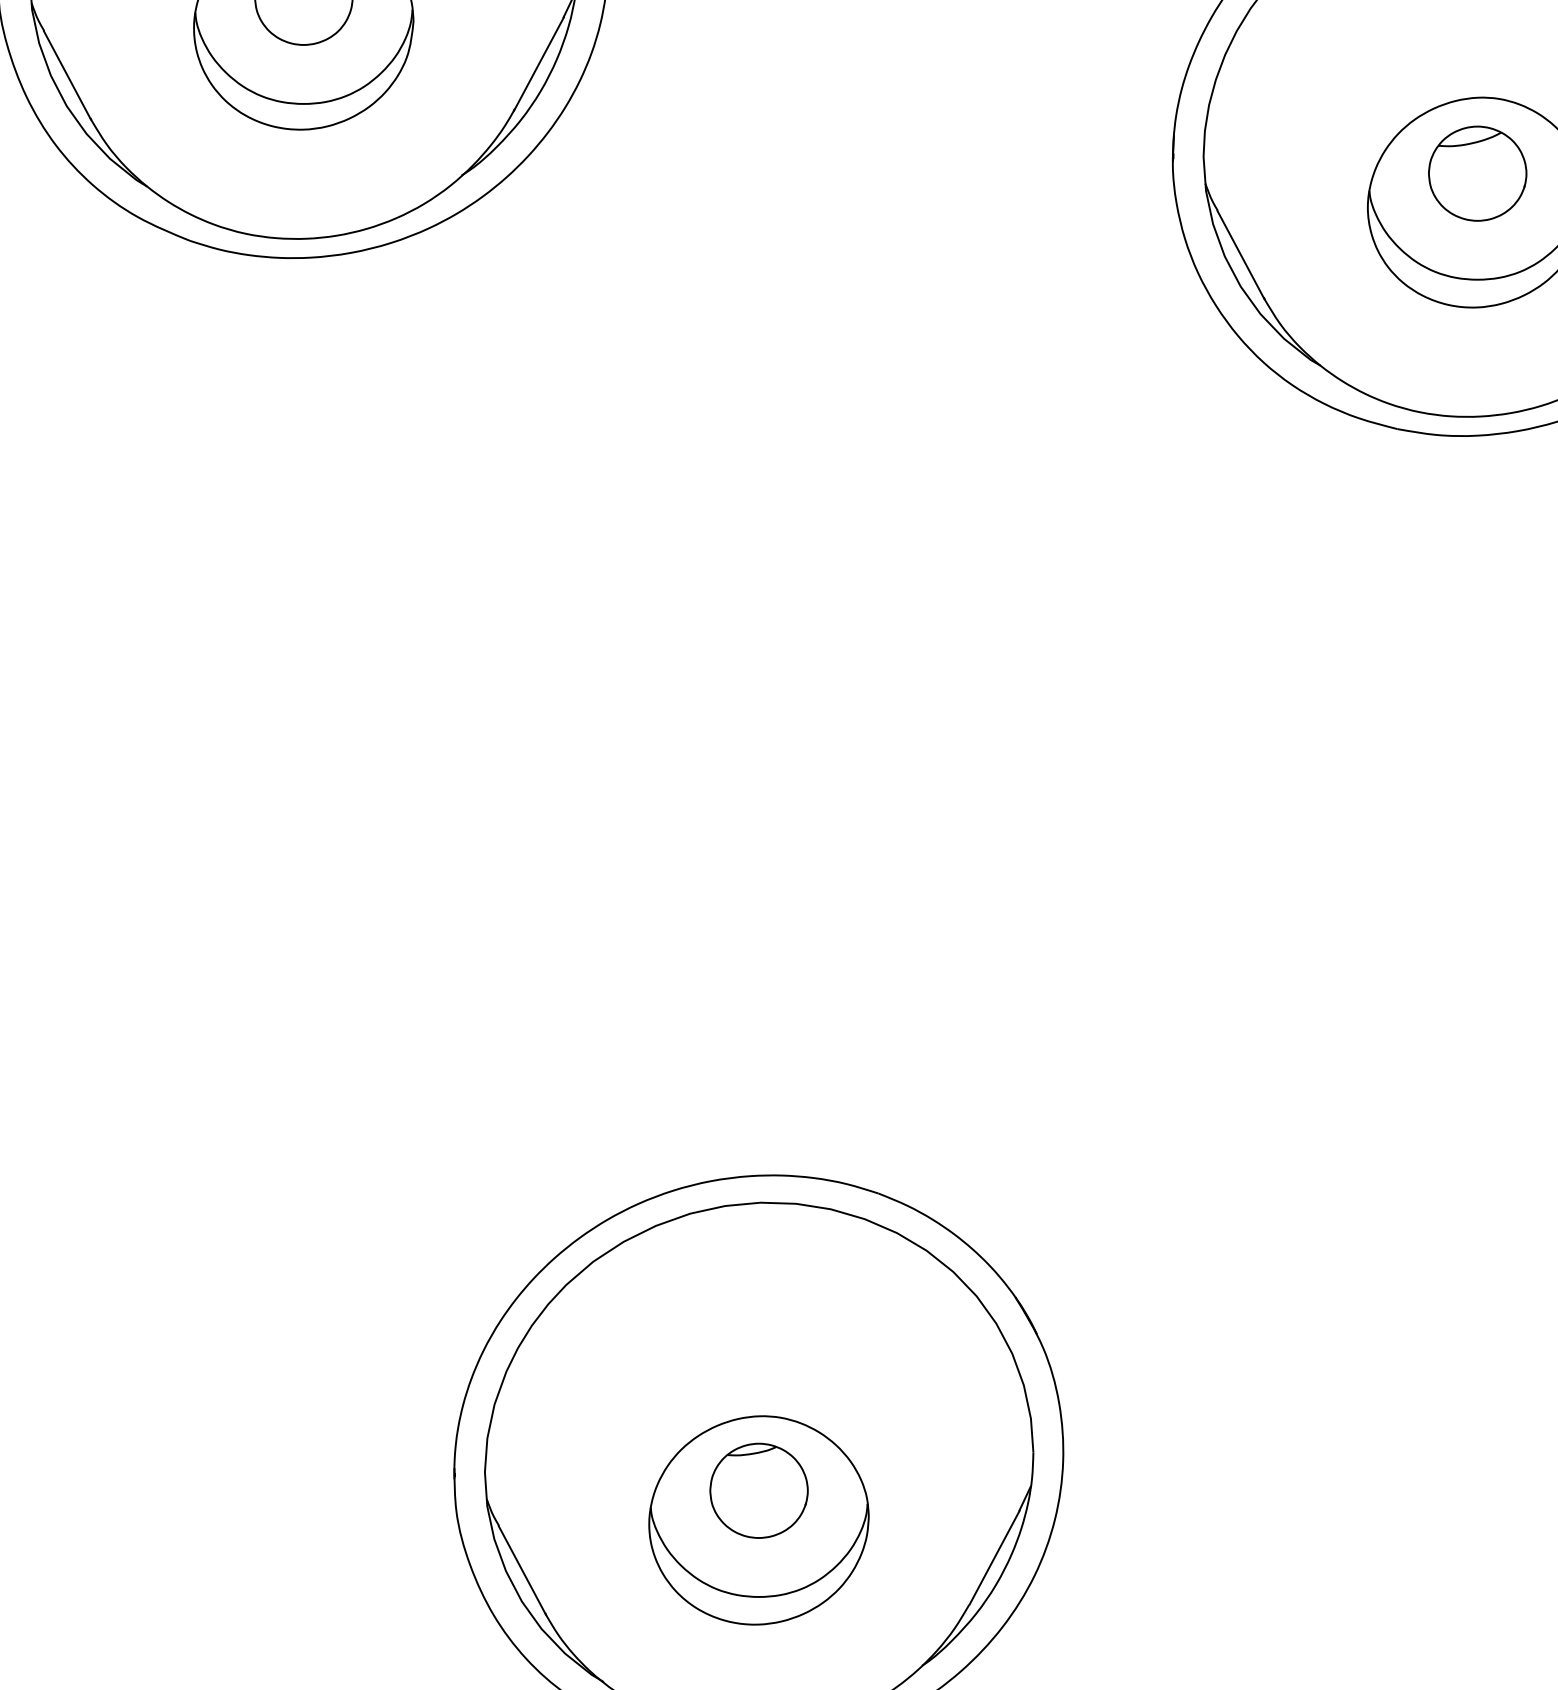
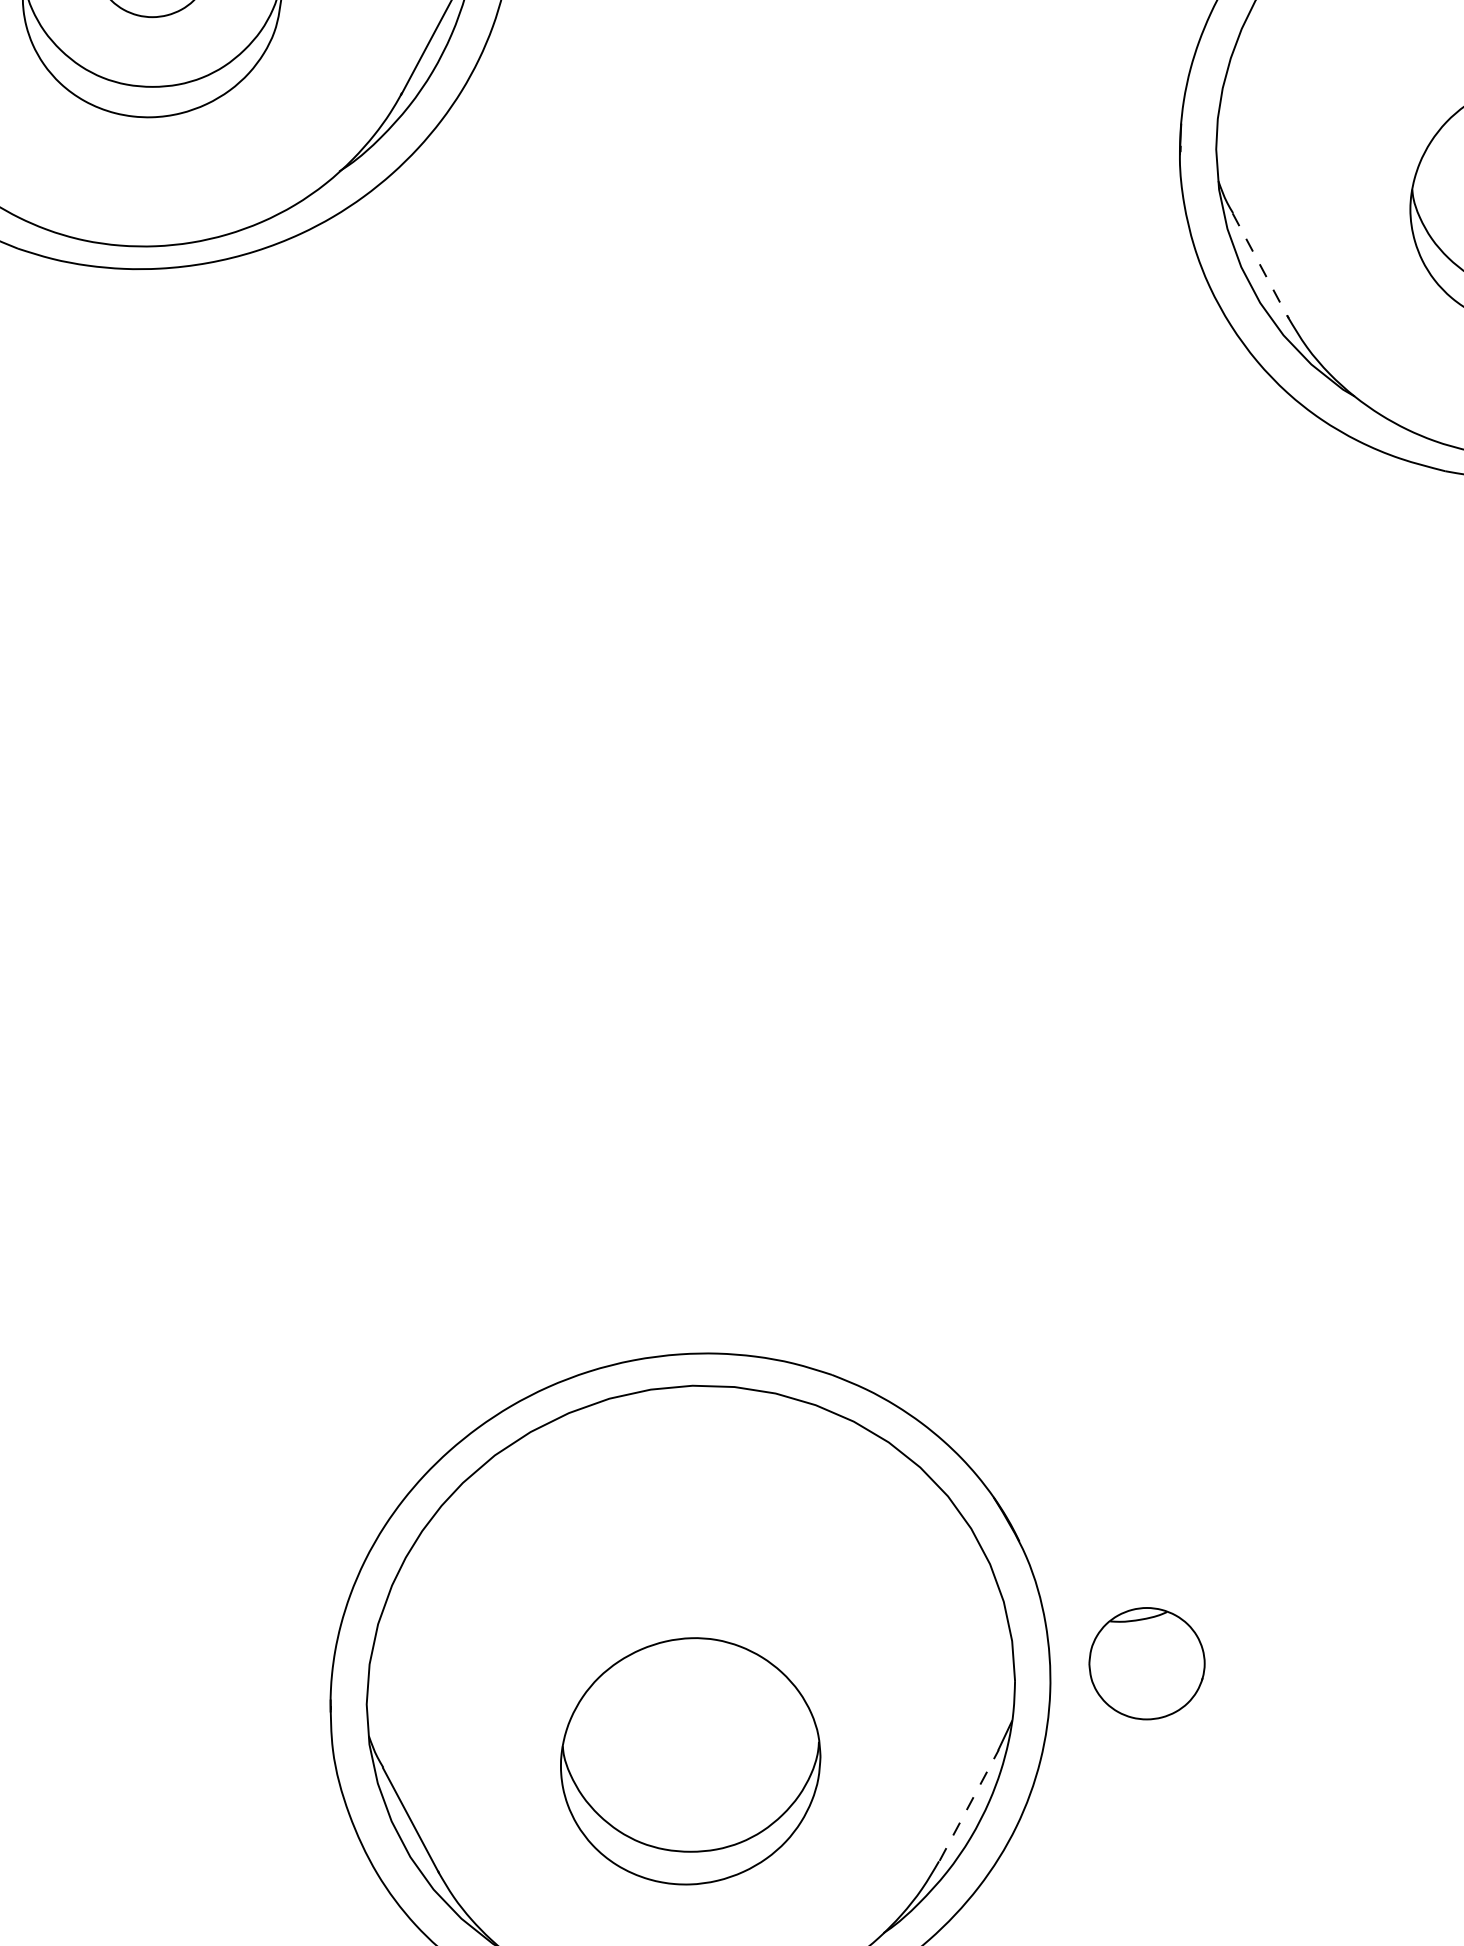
line: (1240, 254) -> (1259, 264), solid -> dashed
part: (758, 1490) -> (1146, 1663), moved
line: (994, 1557) -> (969, 1805), solid -> dashed

